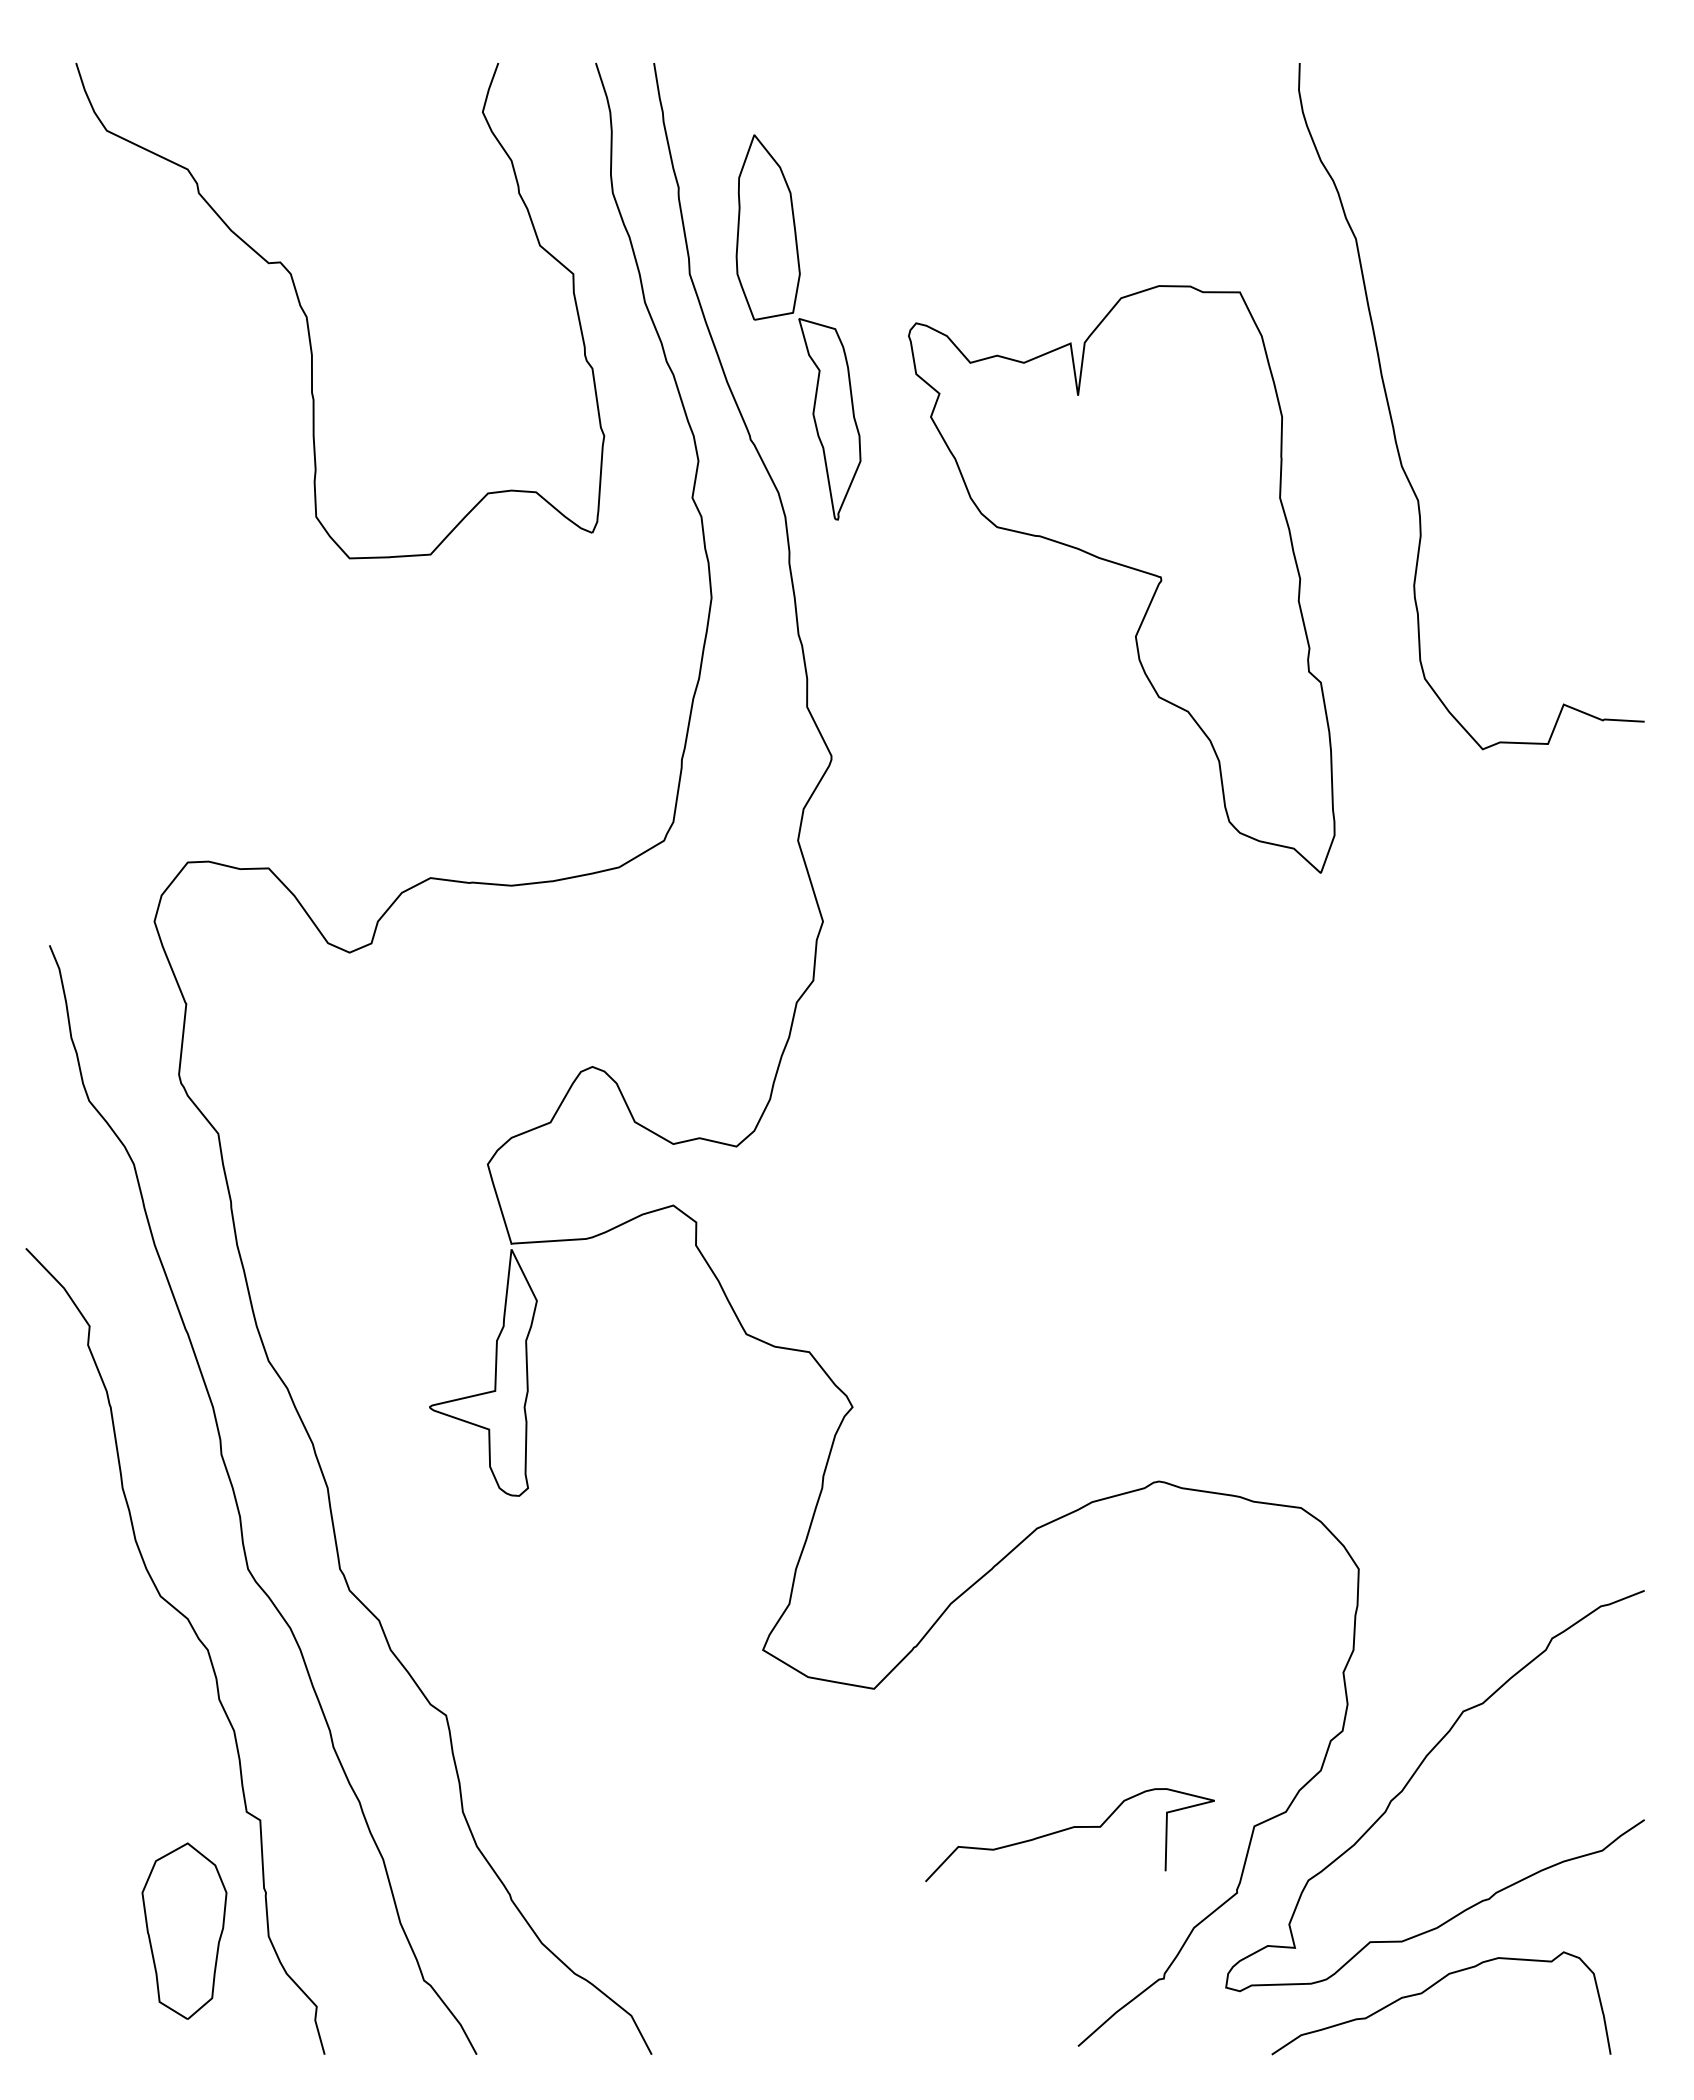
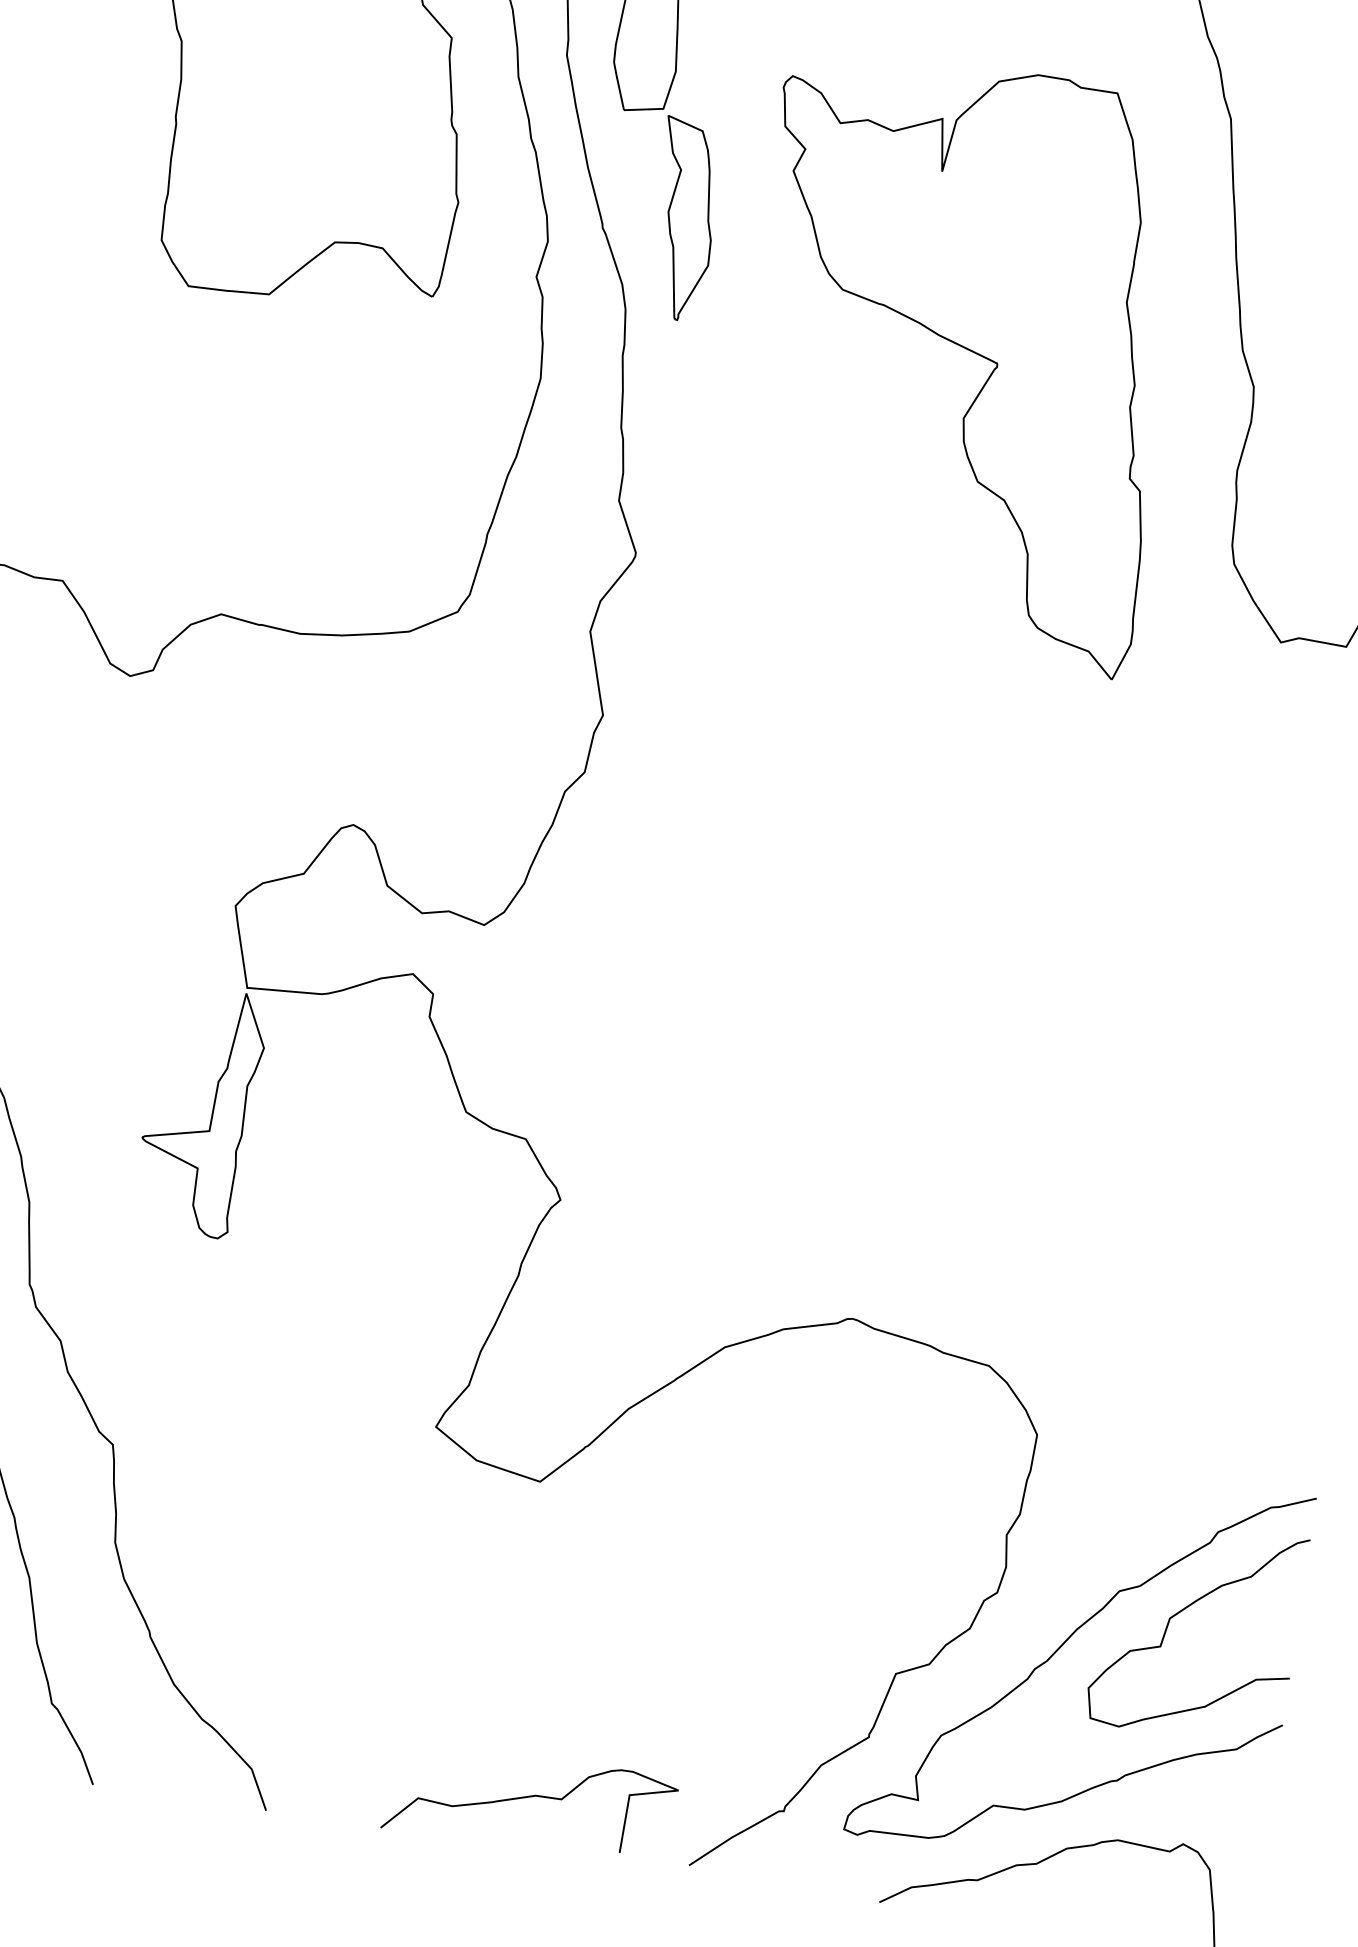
part: (1125, 567) -> (963, 348), moved
curve: (1528, 1722) -> (1182, 1611), added
curve: (1066, 1830) -> (527, 1798), moved

